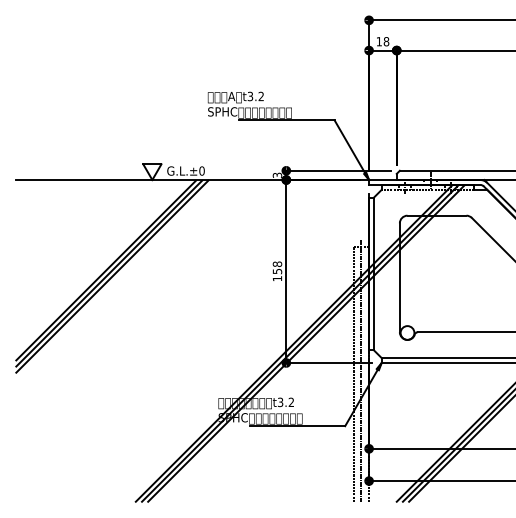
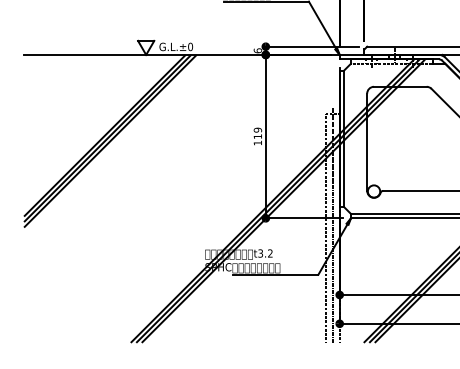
text: (277, 175) -> (257, 50), 3 -> 6
text: (277, 267) -> (257, 133), 158 -> 119

